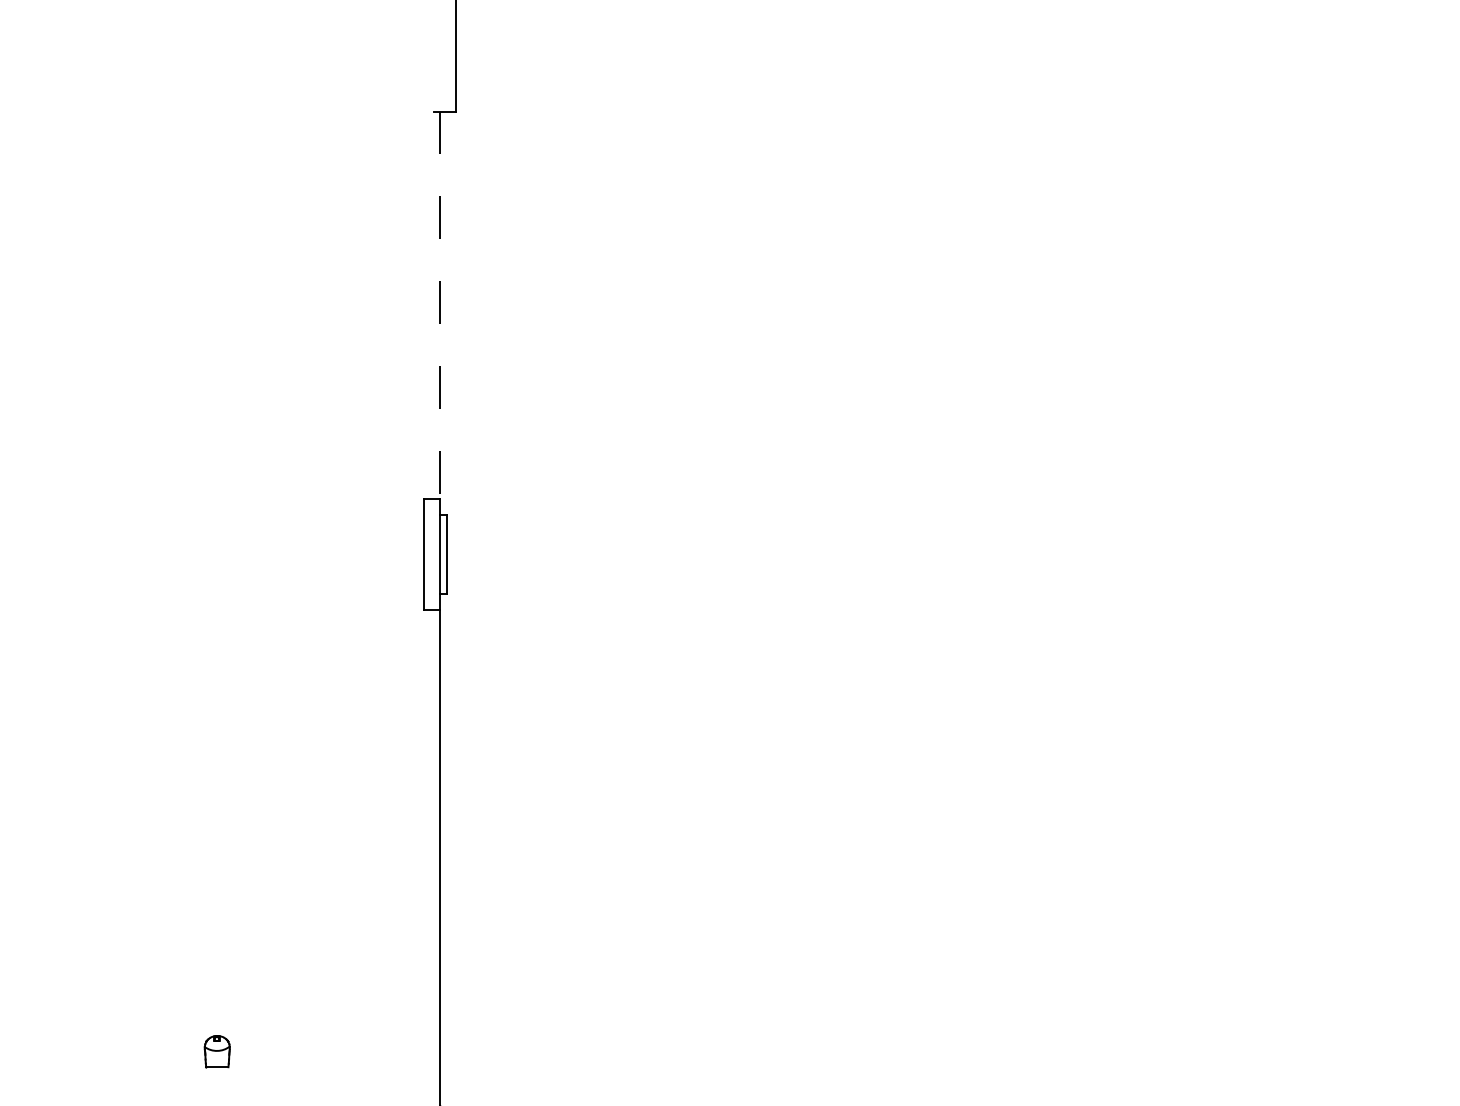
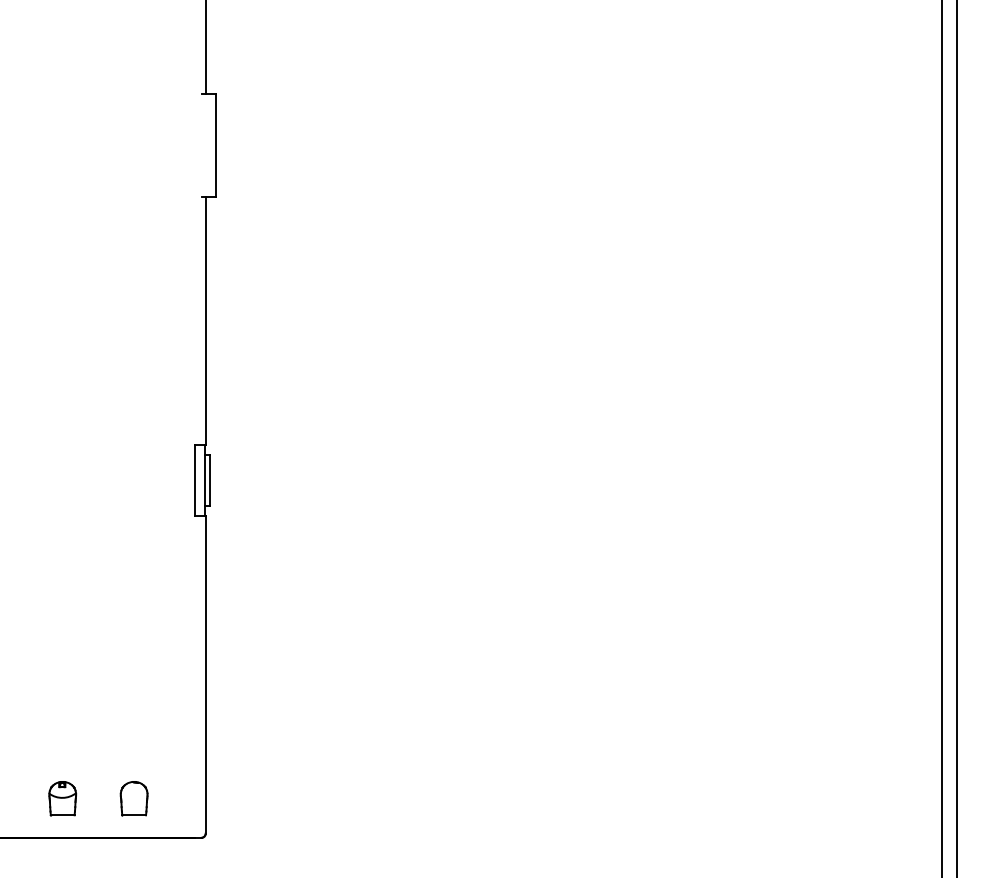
line: (440, 305) -> (205, 320), dashed -> solid
part: (216, 1051) -> (62, 798), size x1.67
part: (327, 1051) -> (133, 798), added

